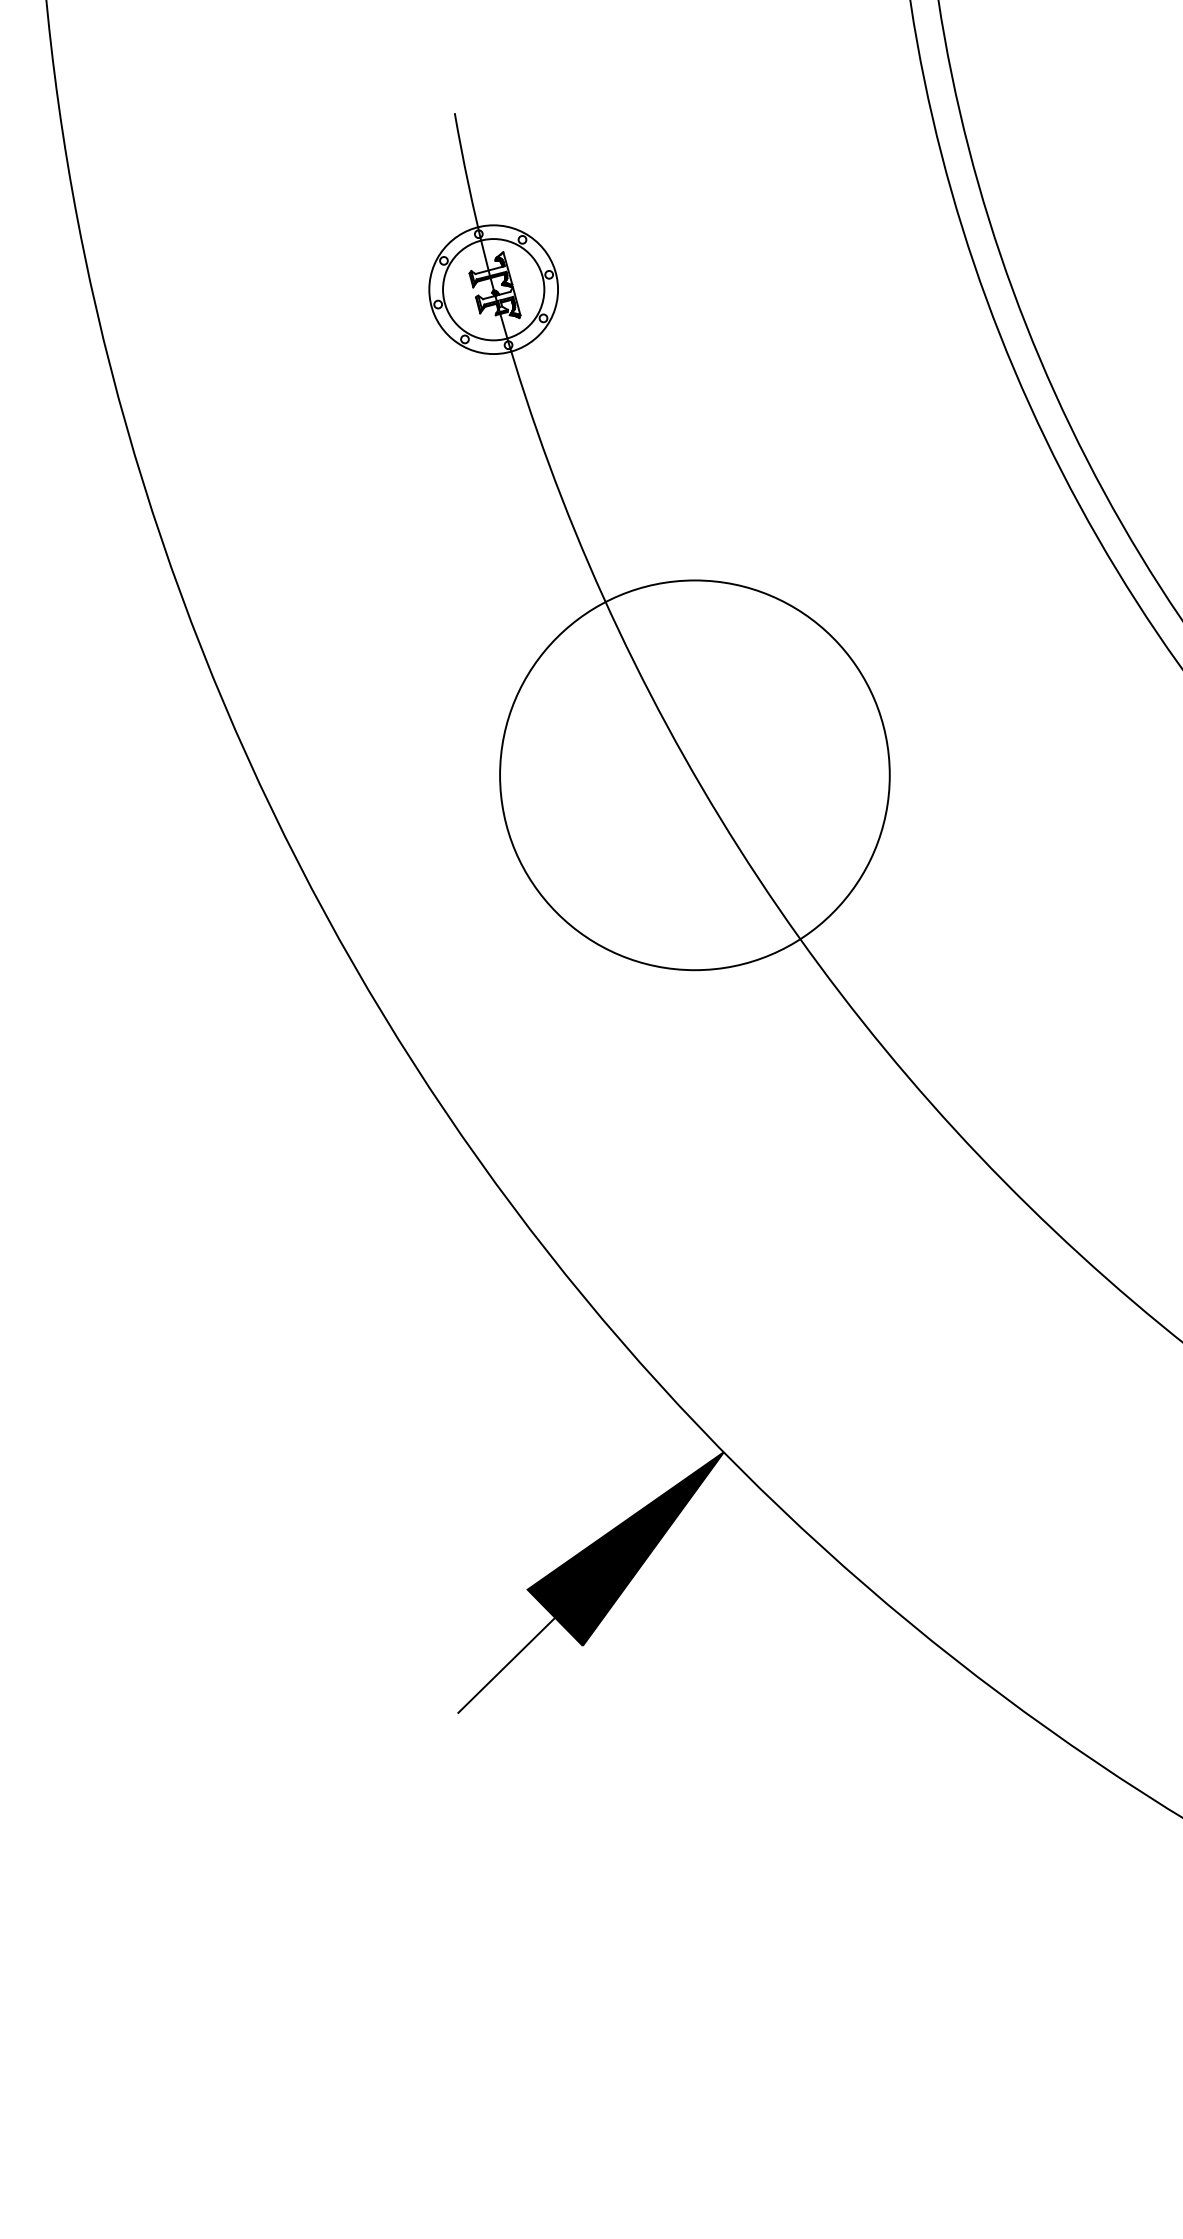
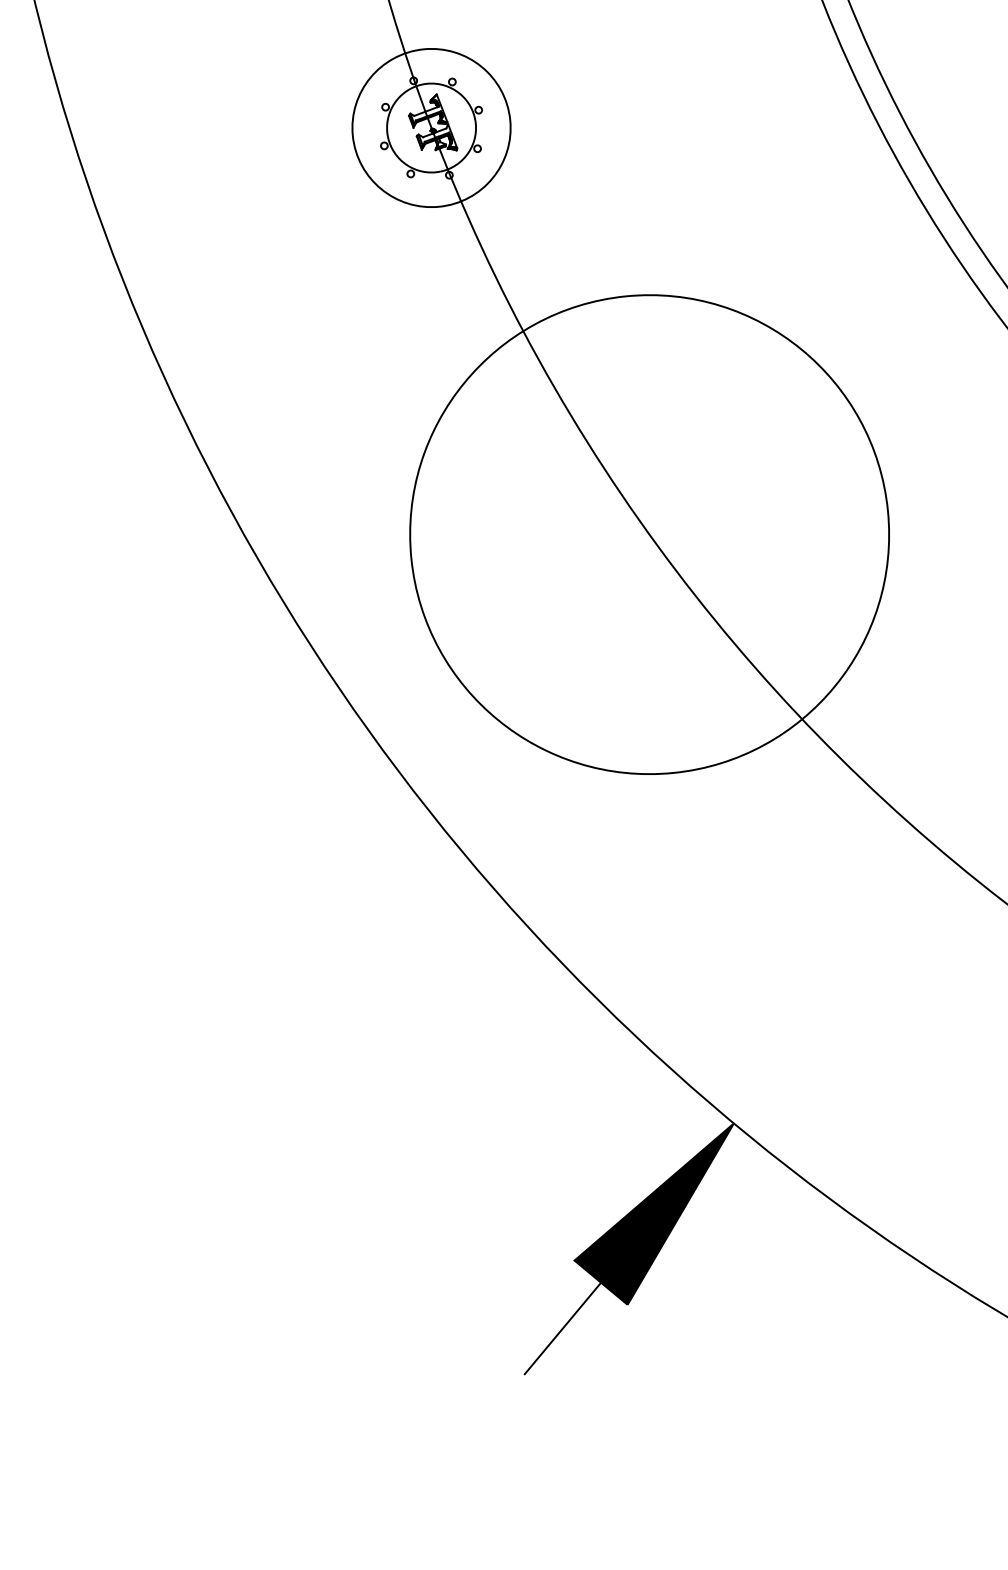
circle: (493, 289) -> (431, 127), size x1.4
circle: (694, 775) -> (649, 534), size x1.4

